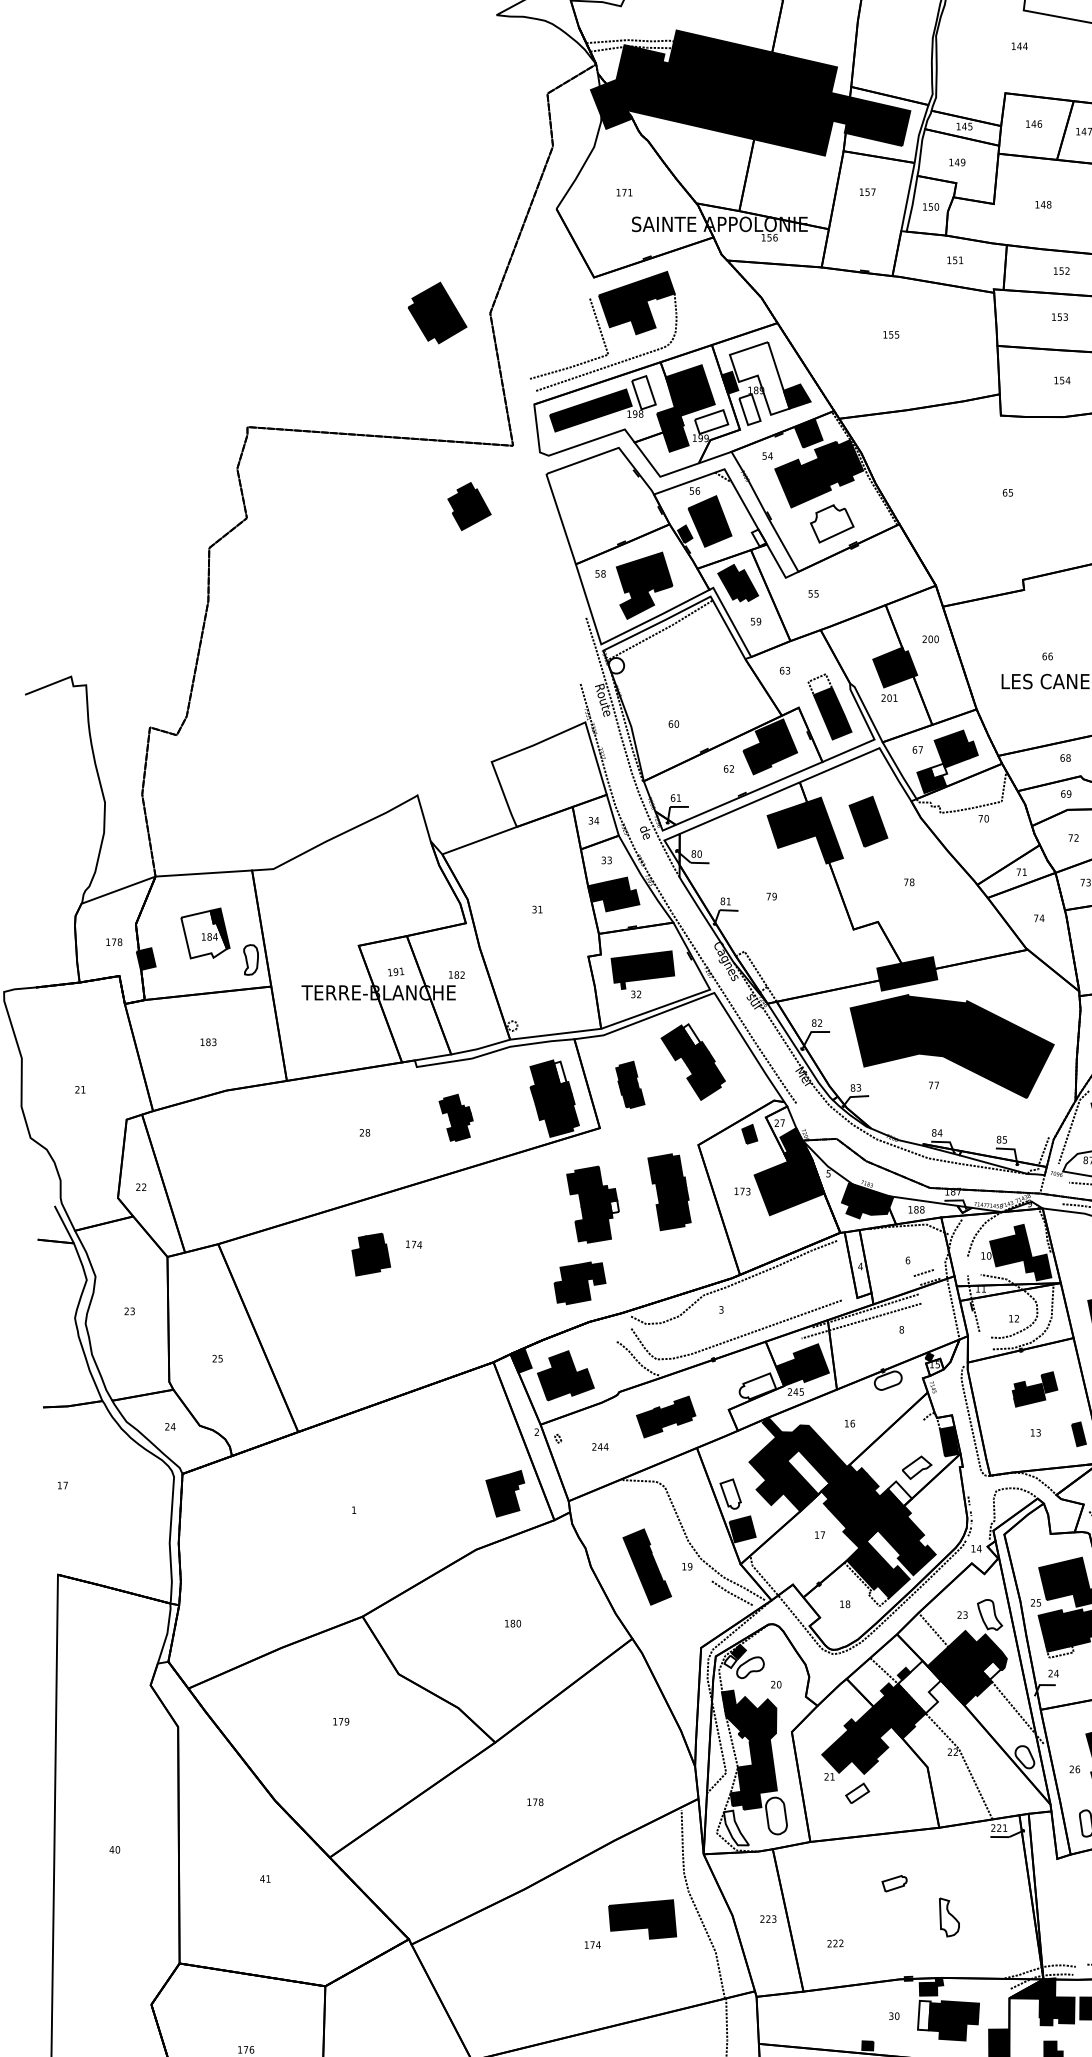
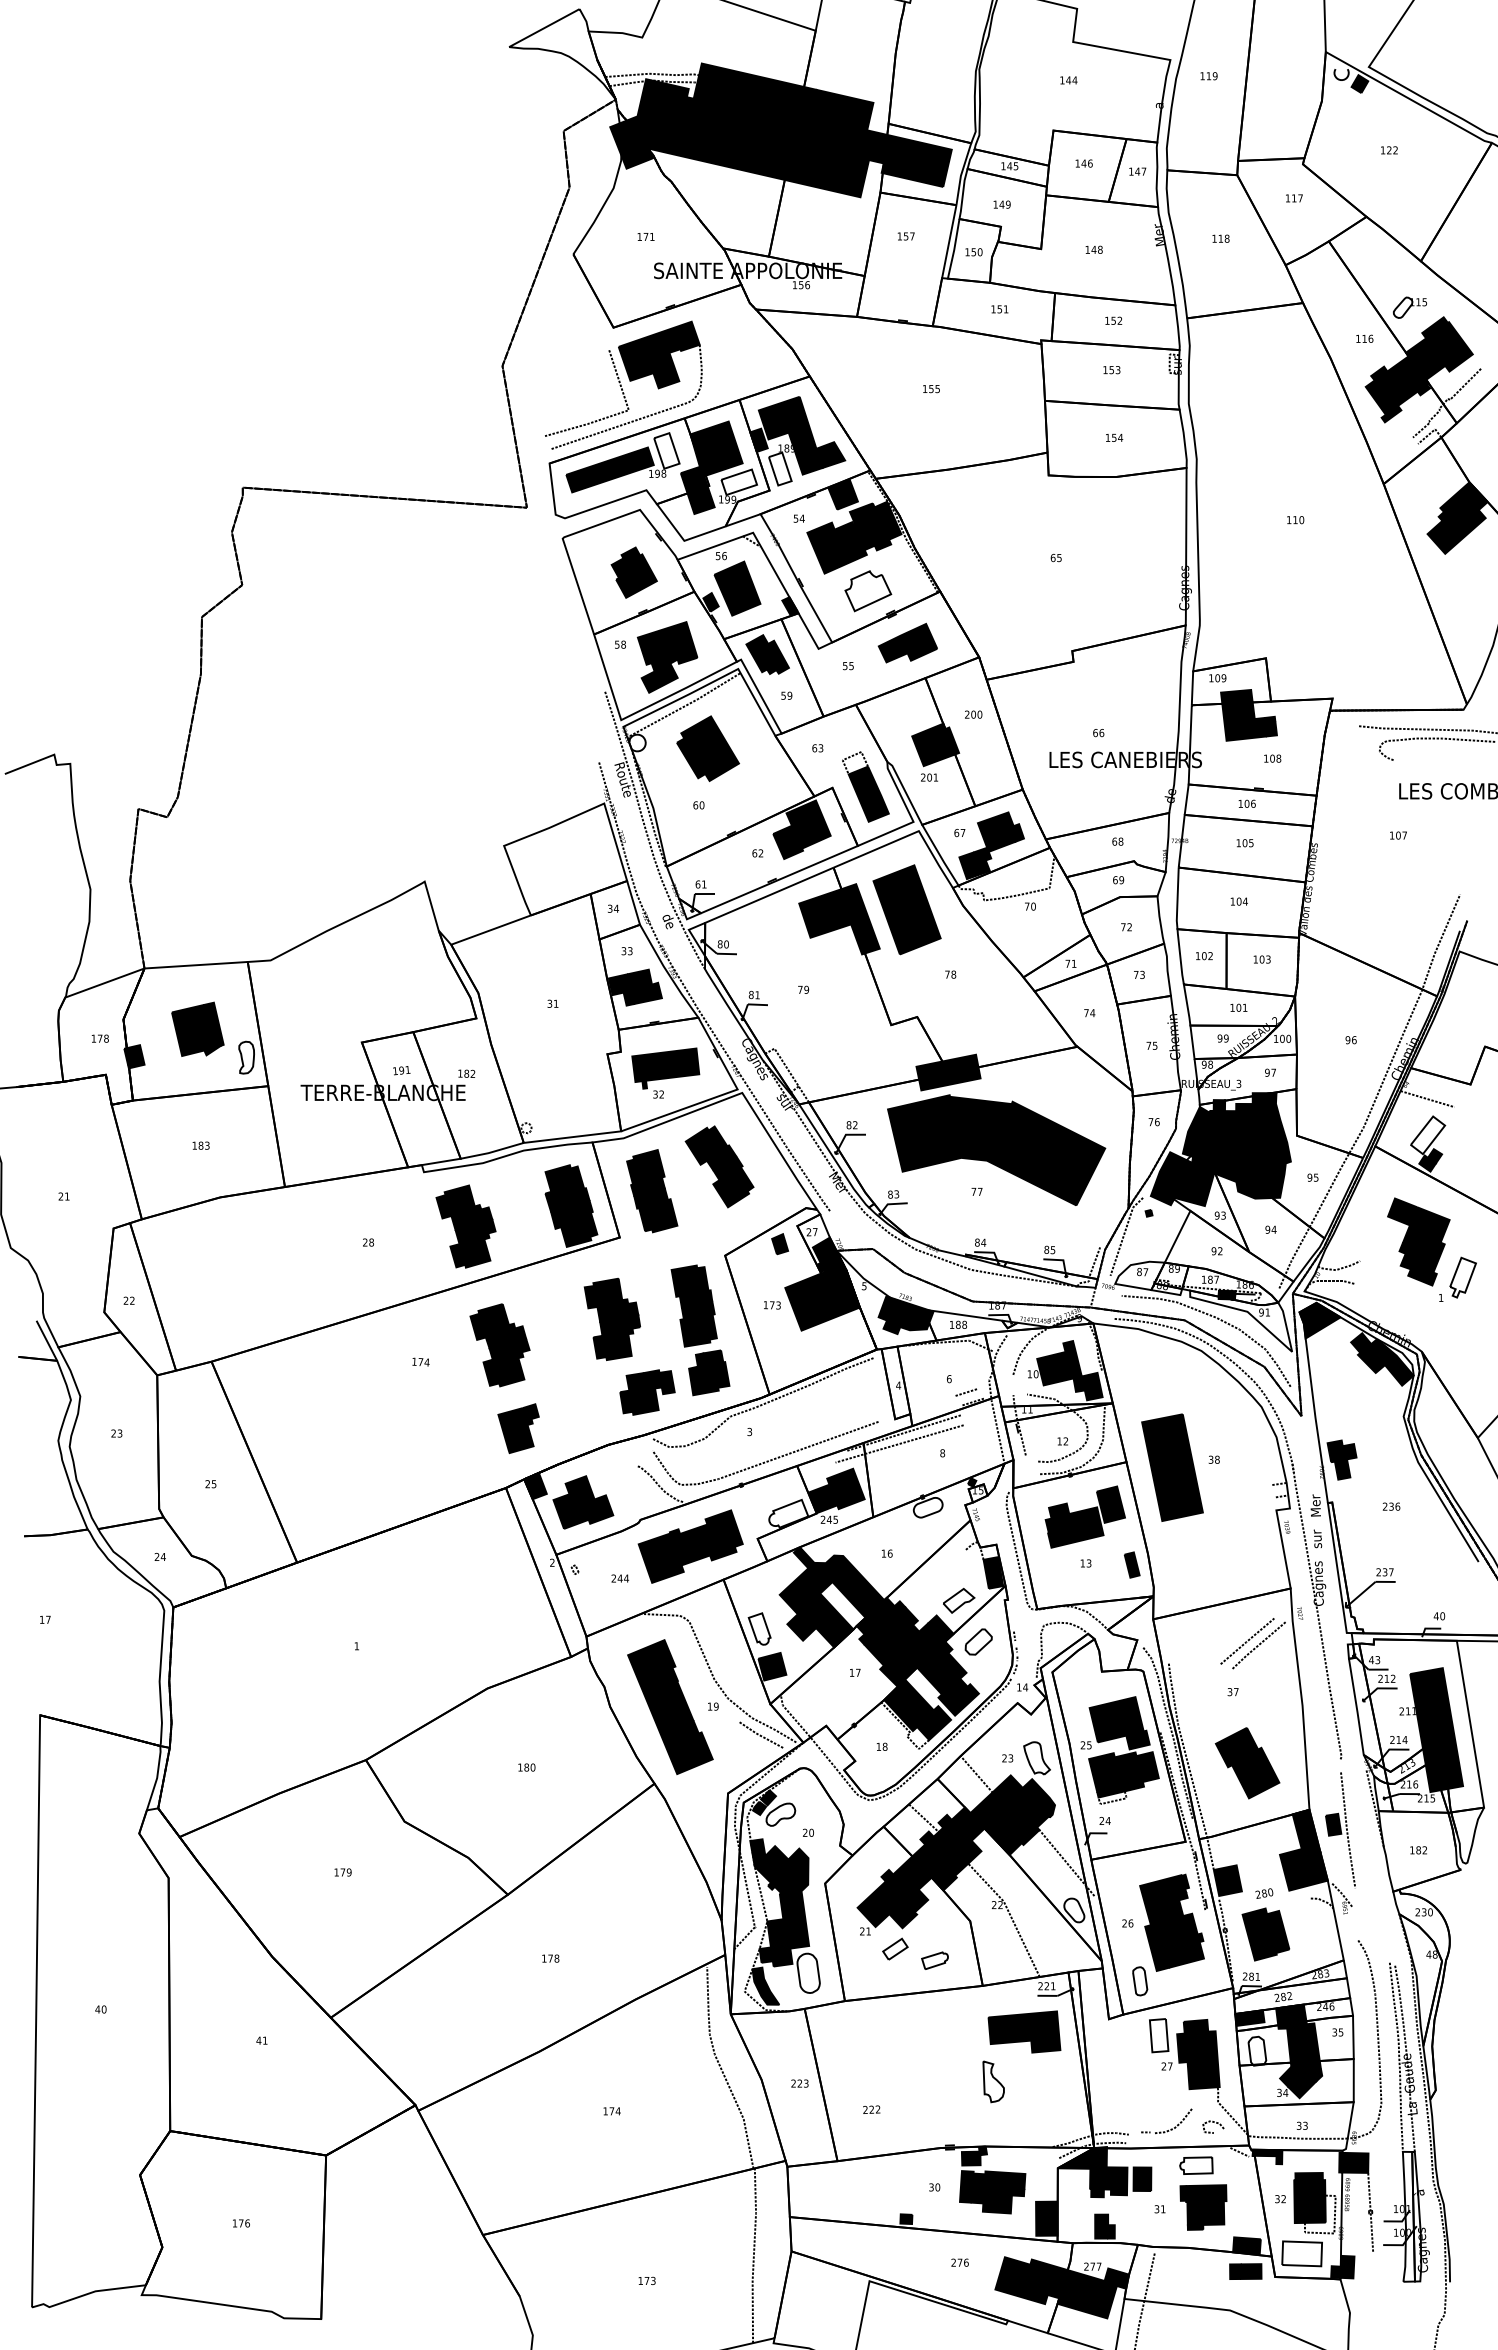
part: (436, 312) -> (707, 748), moved
fill: (759, 378) -> (790, 435), added
part: (468, 506) -> (633, 572), moved
fill: (758, 538) -> (789, 606), added
part: (868, 571) -> (907, 642), added
fill: (939, 770) -> (982, 855), added
part: (867, 821) -> (906, 909), size x1.67
fill: (203, 934) -> (195, 1030), added
fill: (691, 1035) -> (717, 1138), added
fill: (560, 1072) -> (577, 1178), added
part: (630, 1085) -> (652, 1191), size x1.67
part: (455, 1117) -> (465, 1226), size x1.67
fill: (614, 1206) -> (635, 1321), added
part: (487, 1229) -> (499, 1345), added
part: (371, 1254) -> (709, 1372), moved
part: (580, 1283) -> (647, 1392), moved
part: (1034, 1388) -> (1084, 1516), size x1.67
part: (666, 1416) -> (690, 1546), size x1.67
part: (505, 1493) -> (518, 1428), moved
fill: (899, 1493) -> (940, 1628), added
part: (935, 1505) -> (978, 1641), added
part: (647, 1566) -> (670, 1706), size x1.67
fill: (730, 1660) -> (759, 1807), added
fill: (991, 1670) -> (1038, 1817), added
fill: (919, 1687) -> (961, 1835), added
fill: (736, 1827) -> (765, 1985), added
part: (894, 1883) -> (934, 1960), moved
part: (642, 1919) -> (1024, 2031), moved
fill: (924, 2015) -> (966, 2186), added

